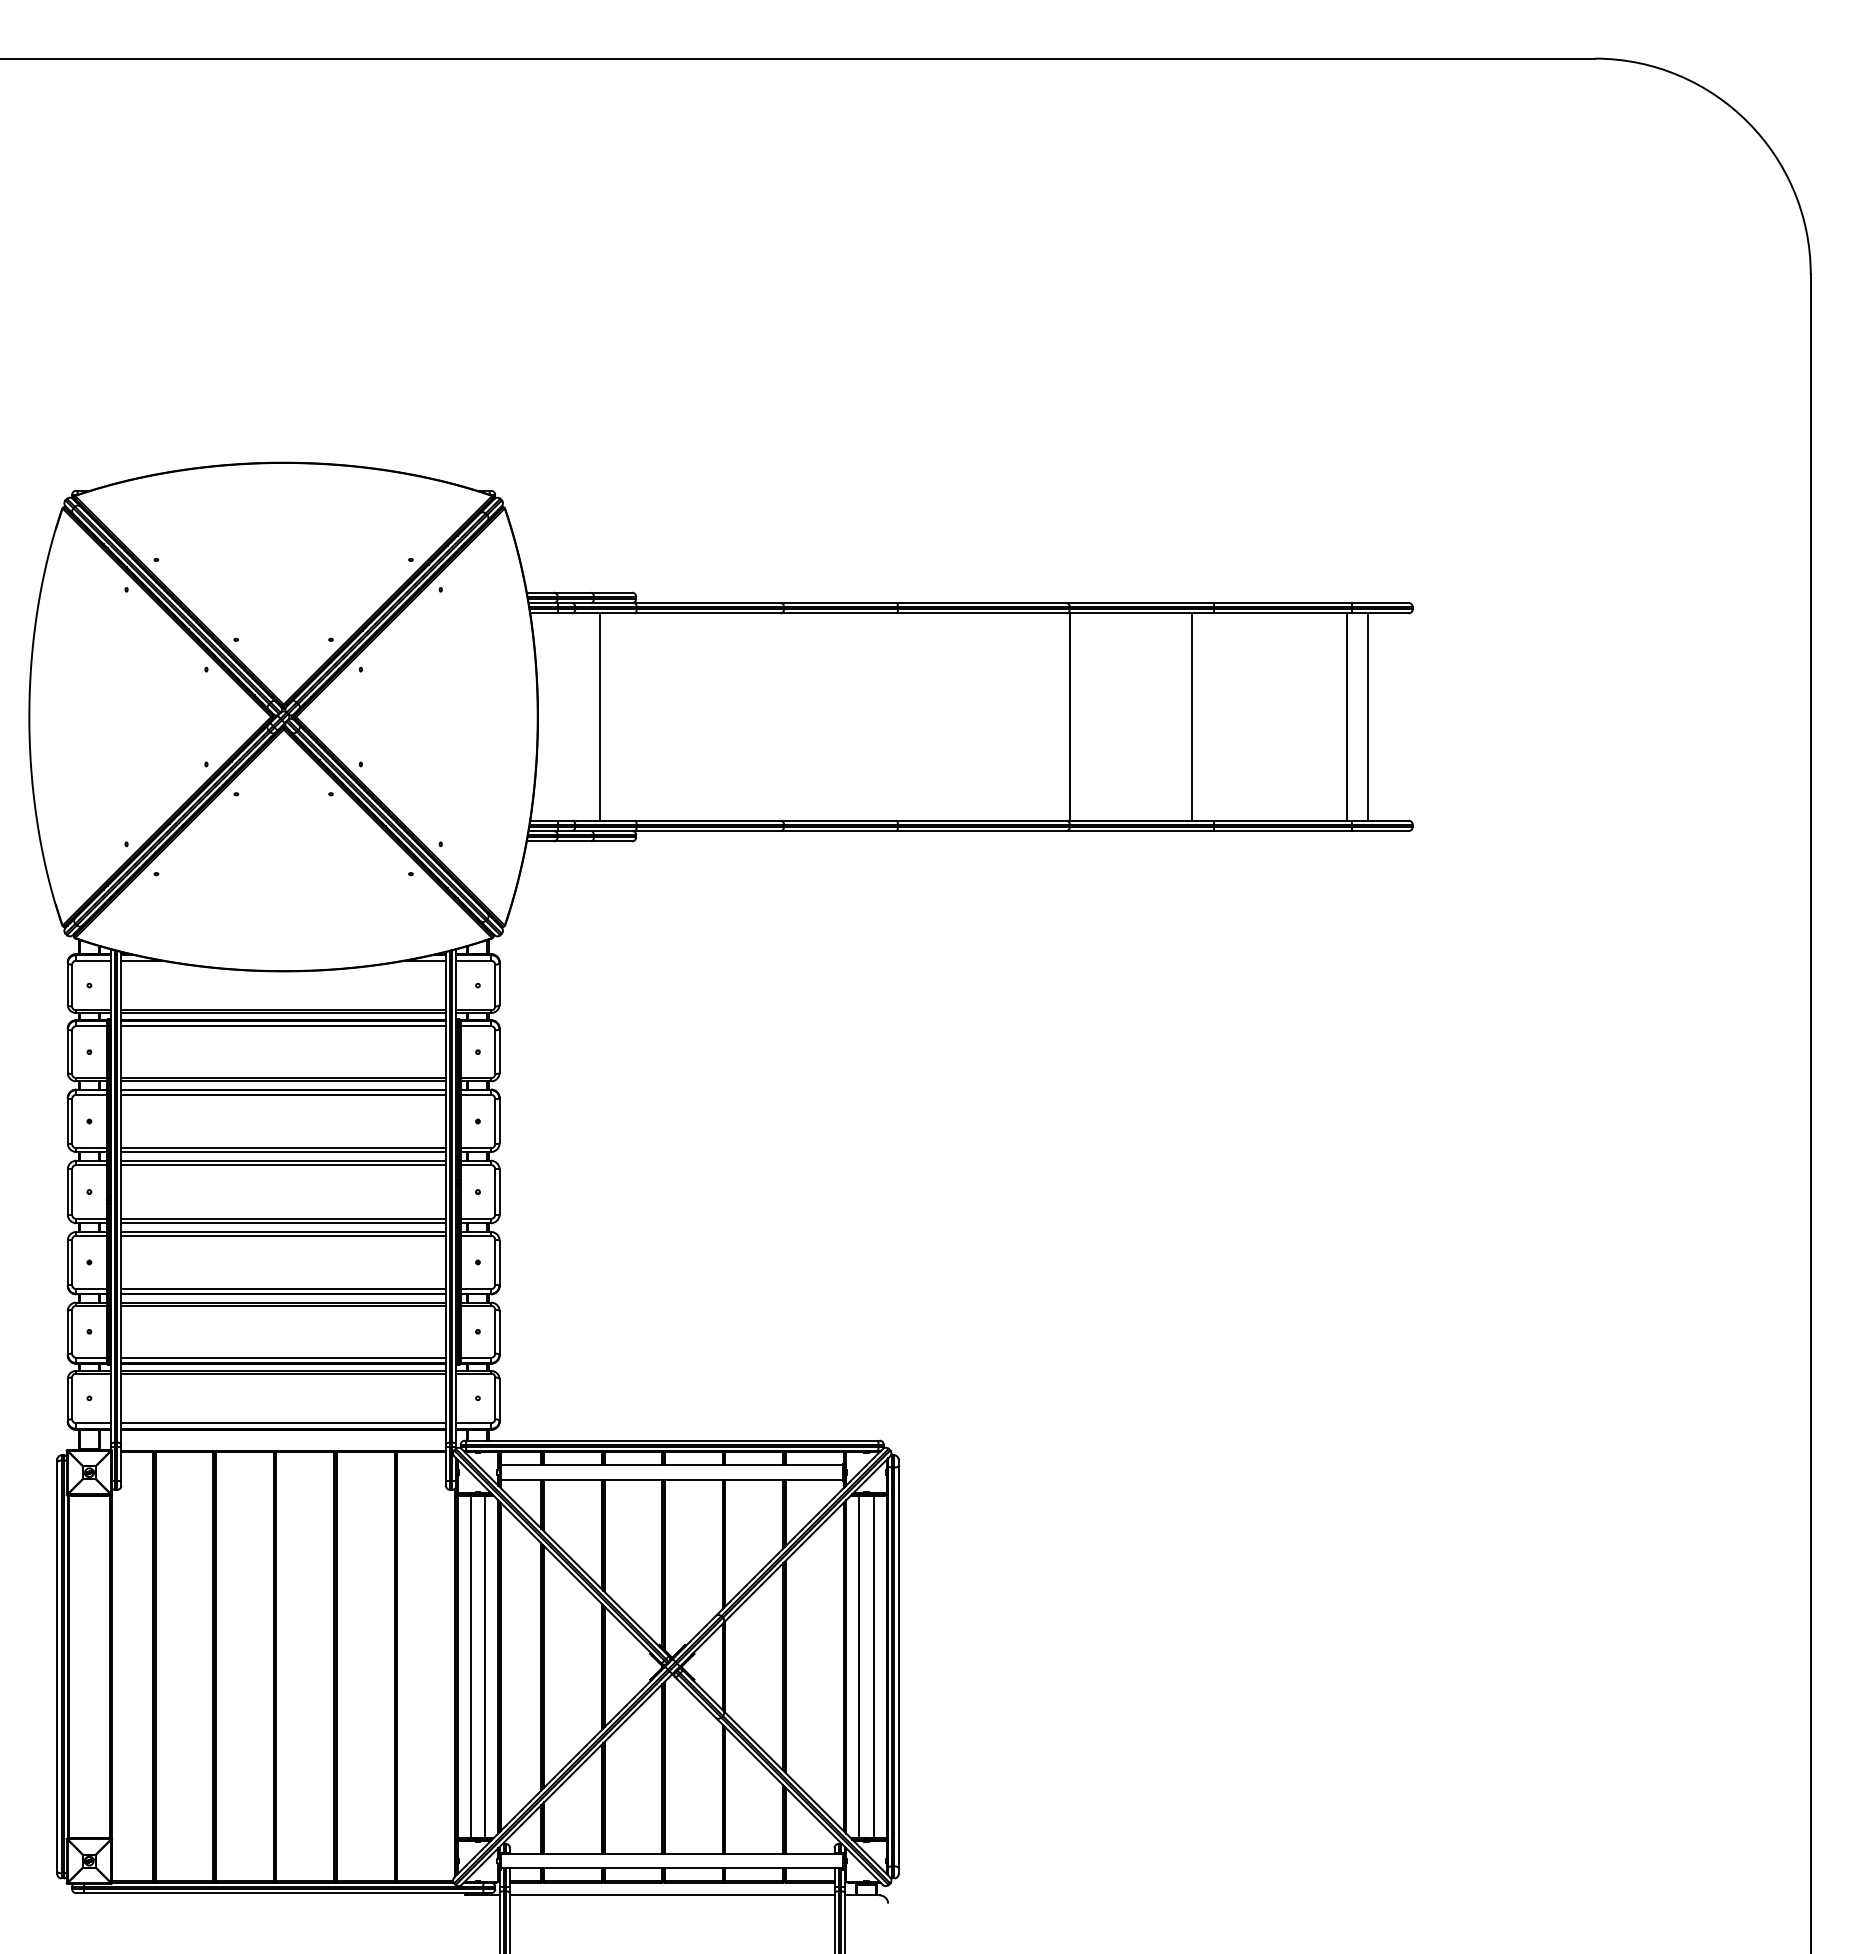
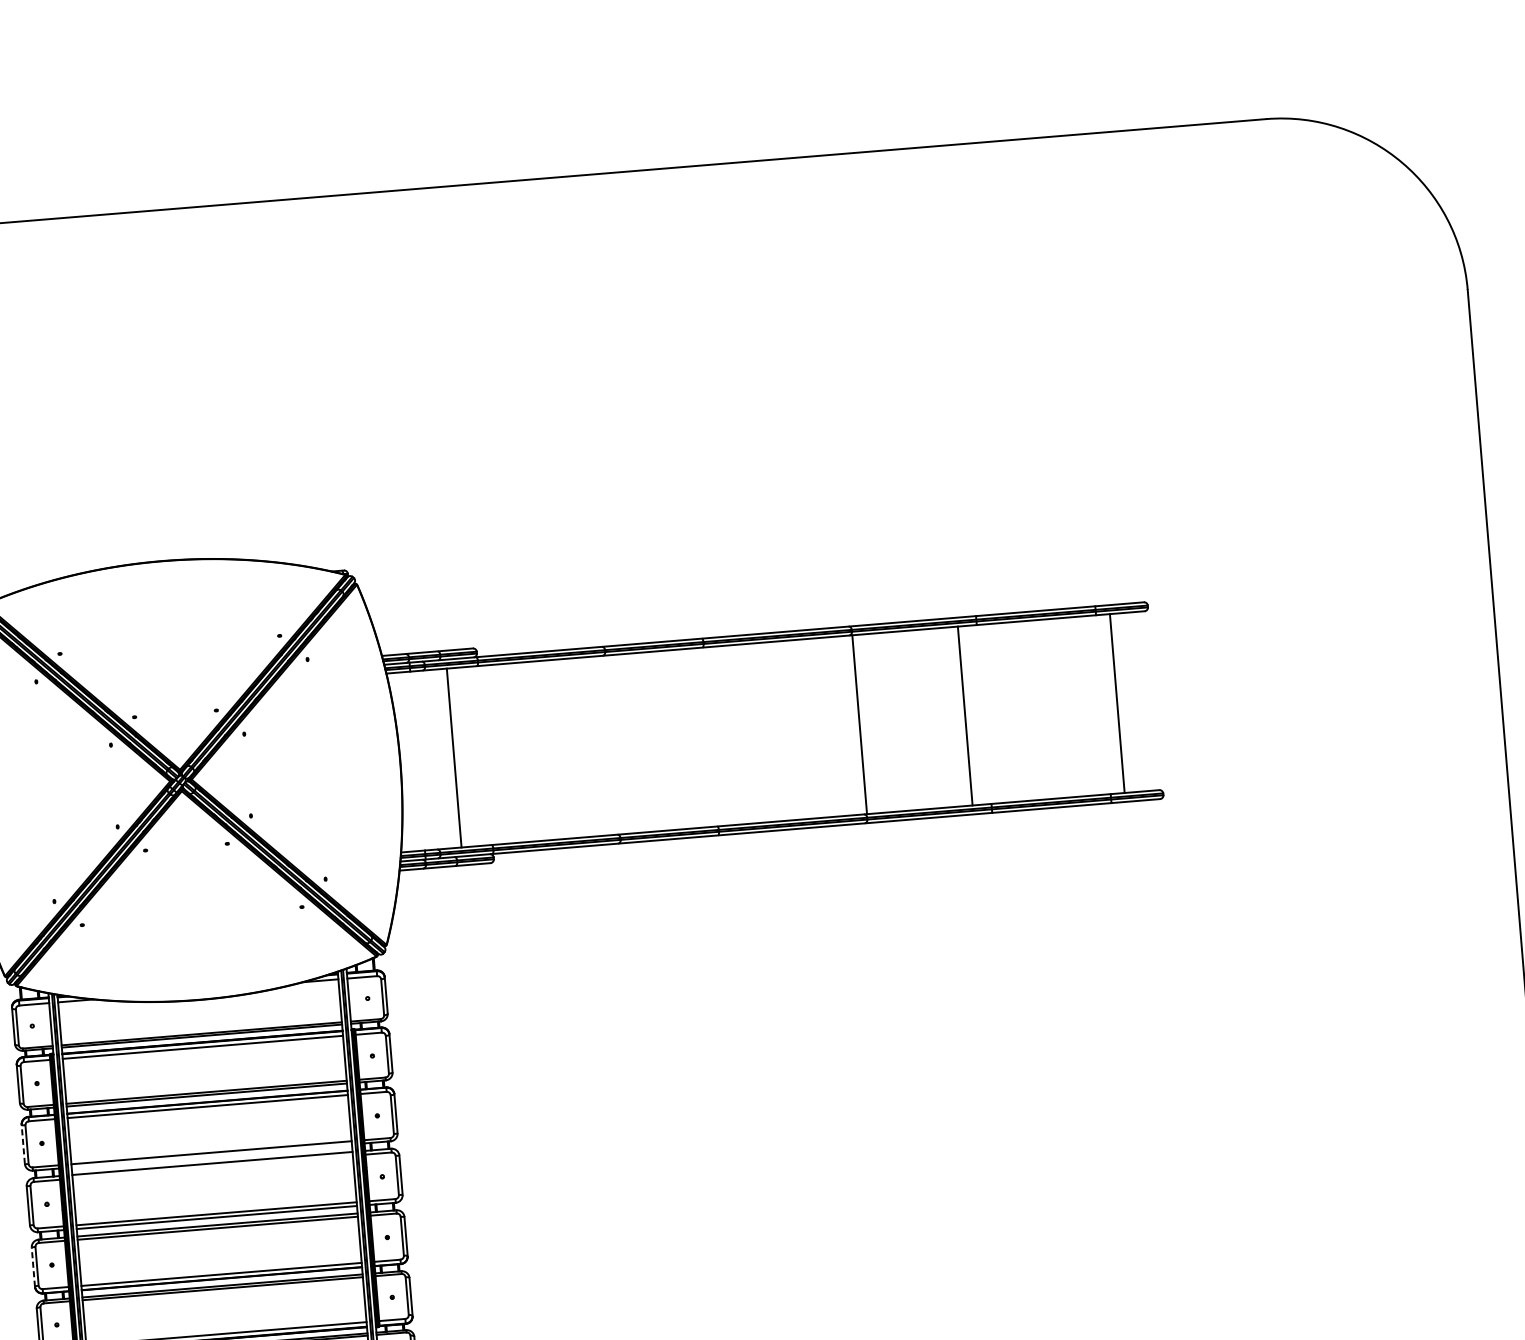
line: (1346, 716) -> (1098, 704), removed
line: (67, 1120) -> (23, 1144), solid -> dashed
line: (283, 1152) -> (211, 1156), removed
line: (283, 1165) -> (212, 1167), removed
line: (67, 1263) -> (33, 1267), solid -> dashed

